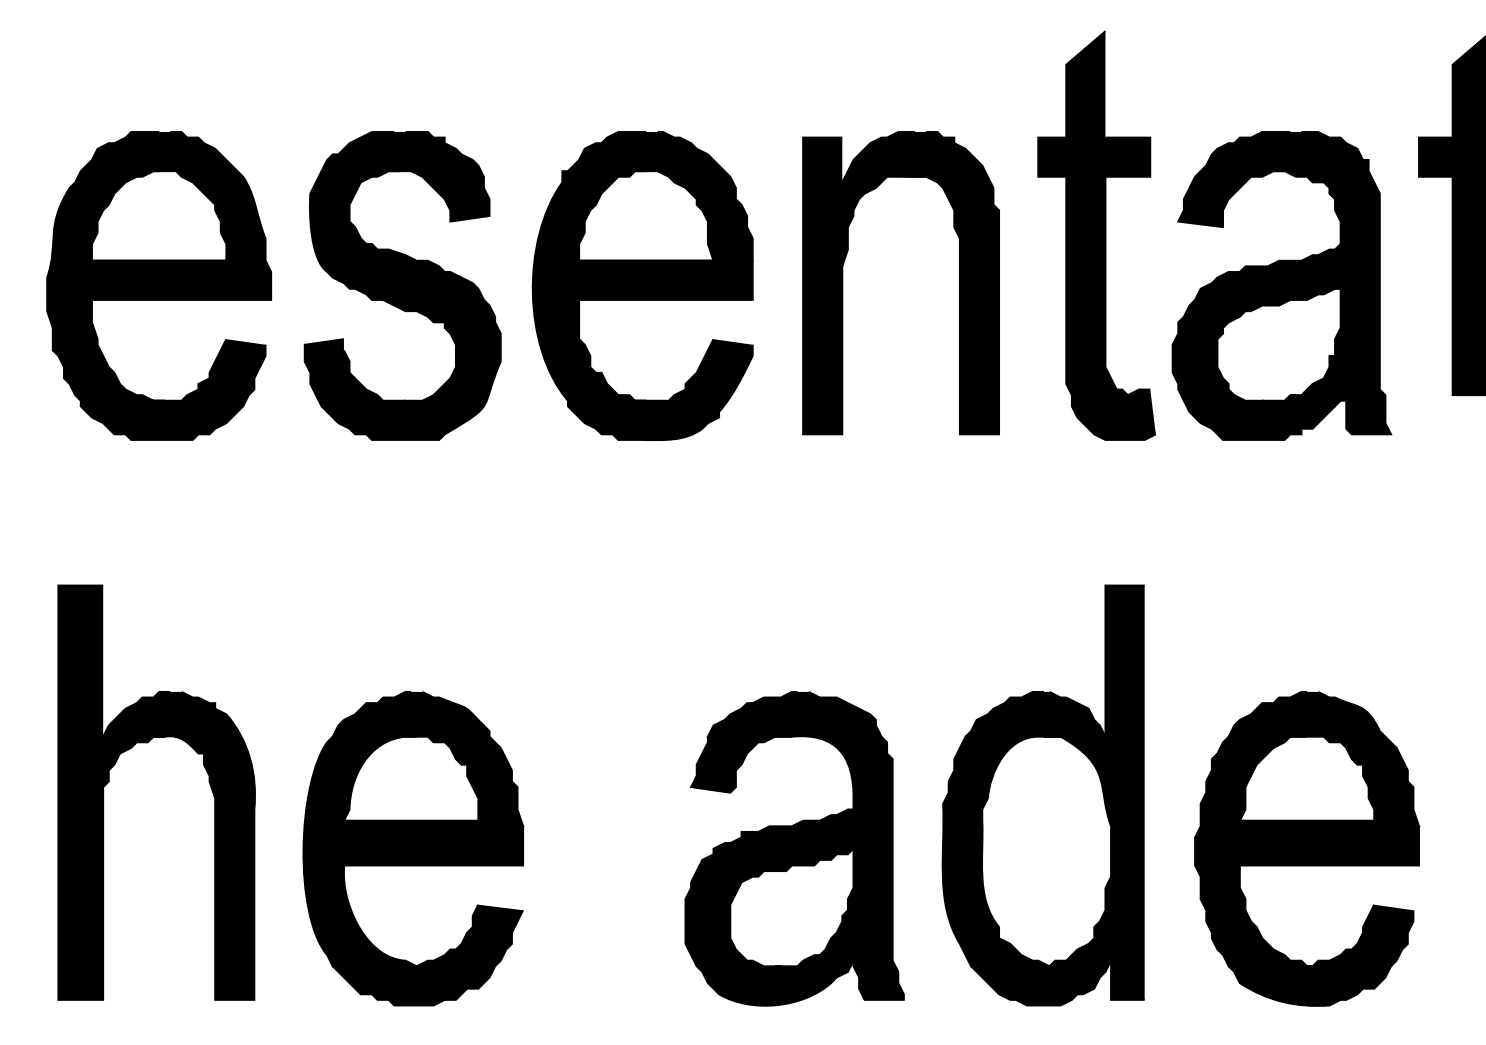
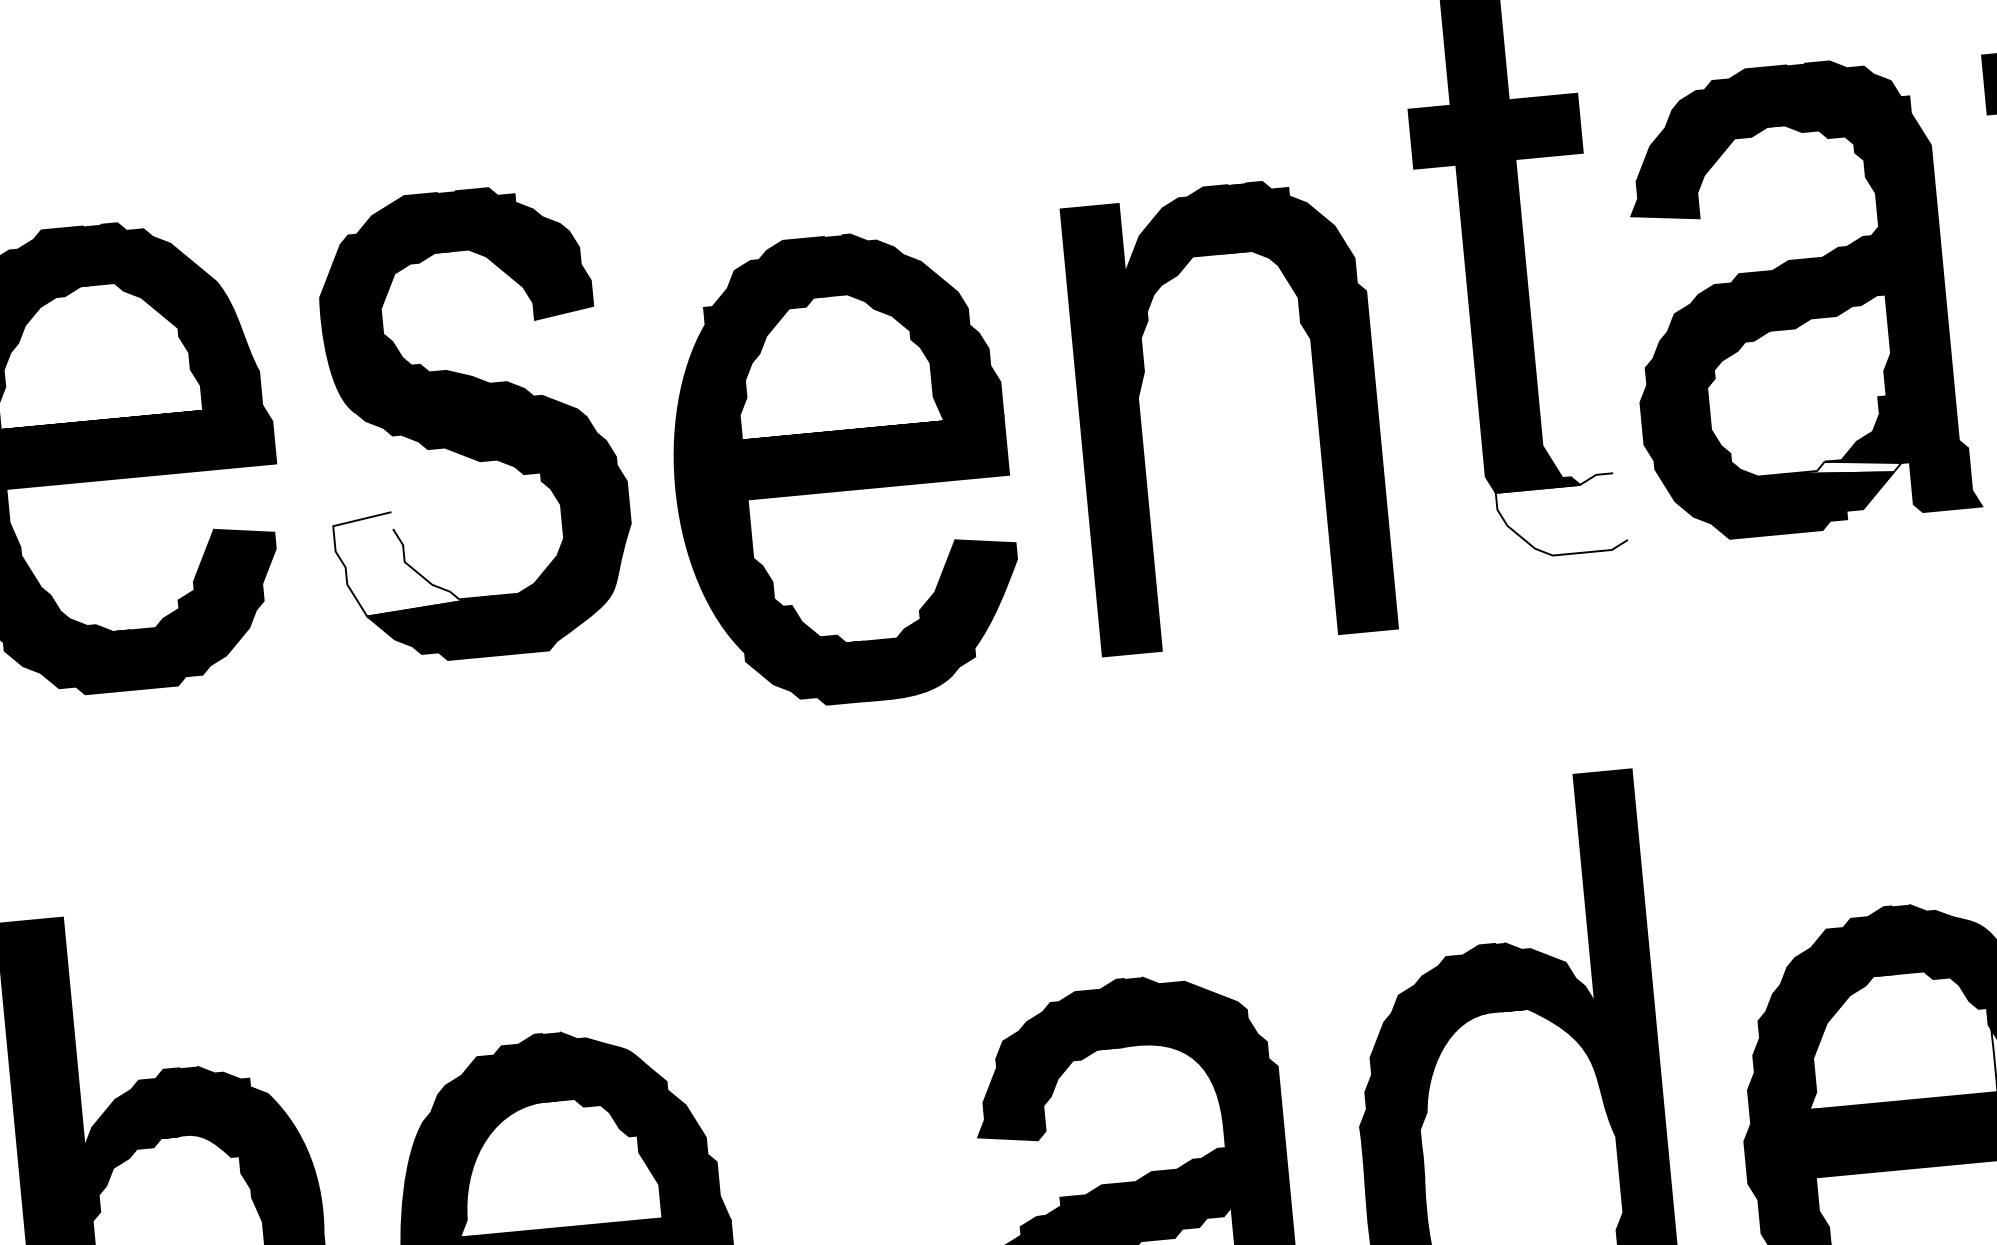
part: (843, 283) -> (1142, 423), moved
part: (642, 285) -> (841, 468), moved
fill: (354, 372) -> (412, 560), removed
fill: (1301, 400) -> (1842, 468), removed
fill: (1113, 414) -> (1561, 516), removed

